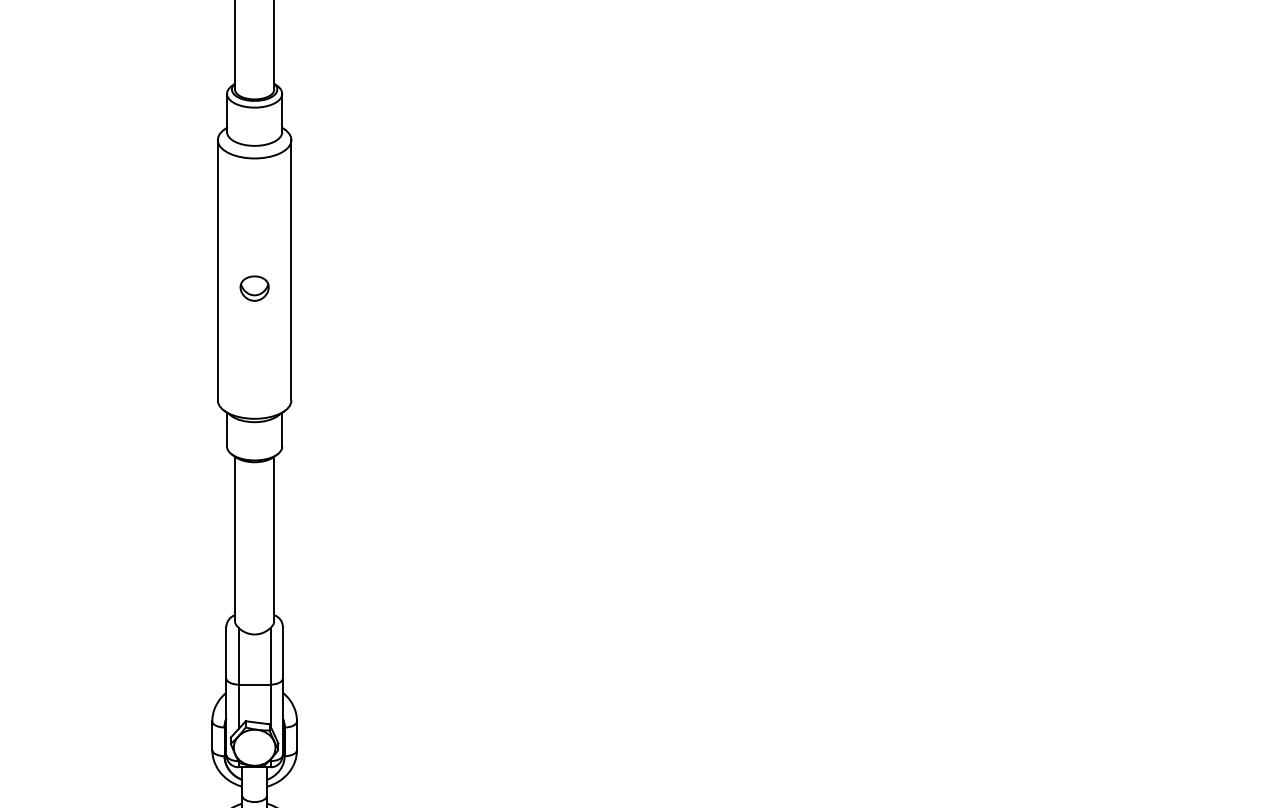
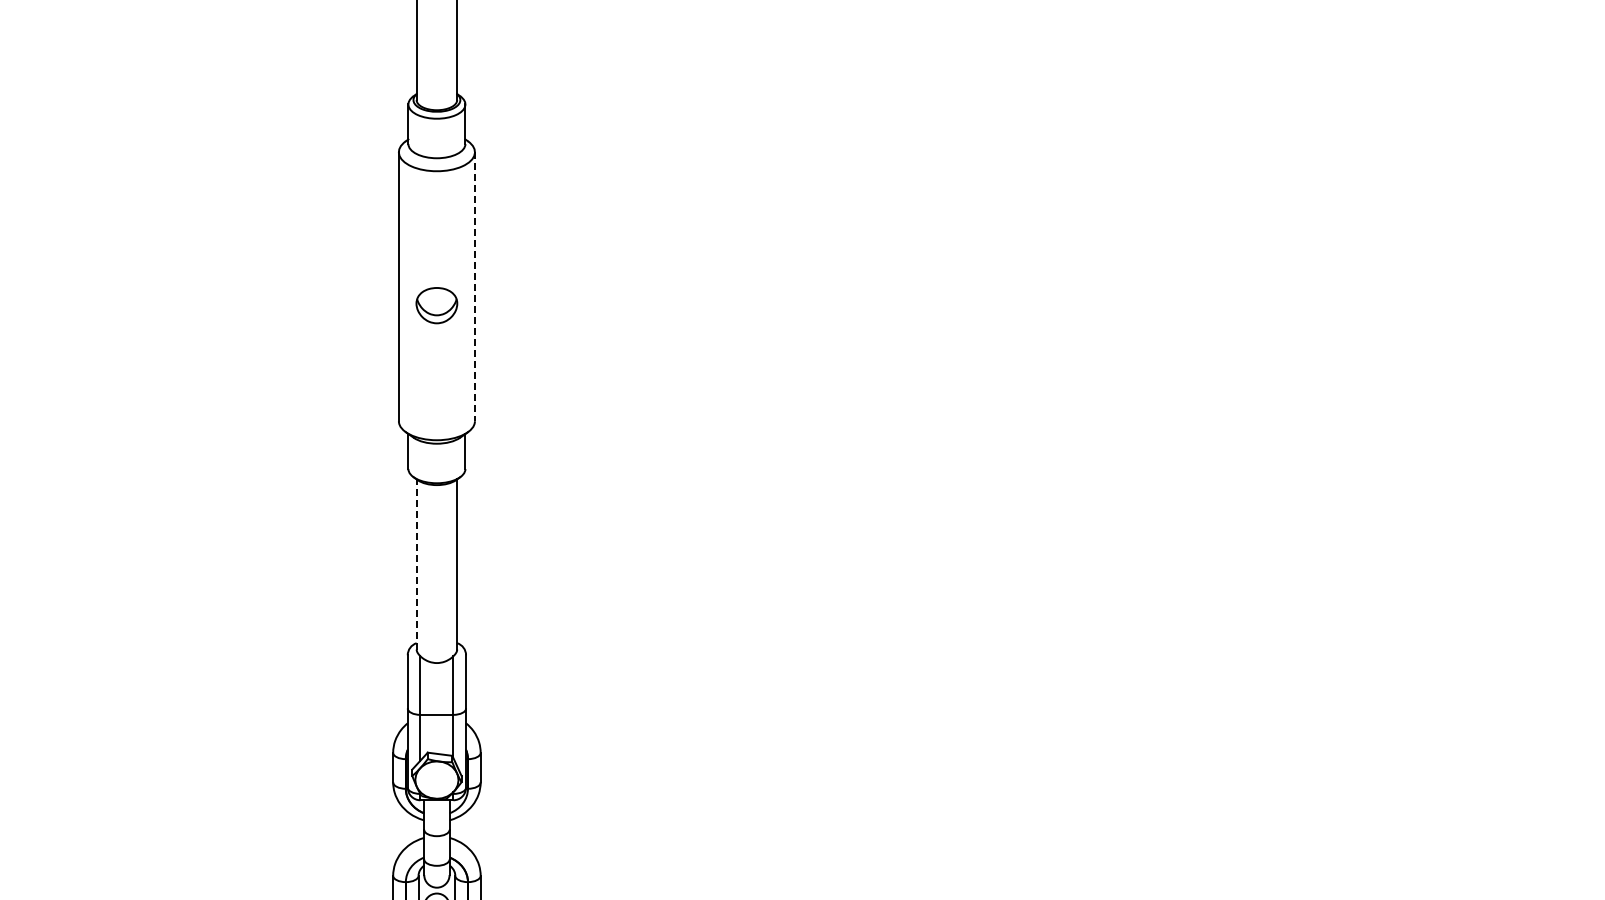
line: (291, 270) -> (474, 287), solid -> dashed
part: (254, 288) -> (436, 305), size x1.4
line: (234, 538) -> (416, 563), solid -> dashed

